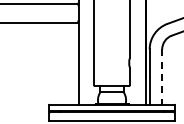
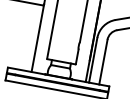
line: (162, 77) -> (103, 62), dashed -> solid

